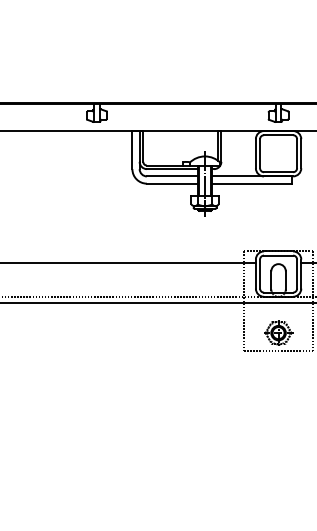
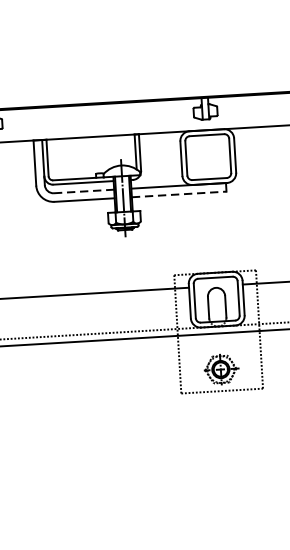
line: (172, 176) -> (84, 191), solid -> dashed
line: (252, 183) -> (179, 194), solid -> dashed

